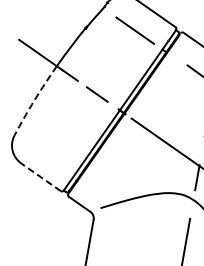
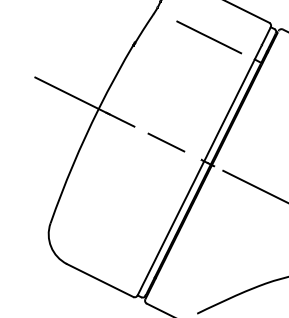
arc: (34, 100) -> (72, 165), dashed -> solid
line: (40, 176) -> (99, 279), dashed -> solid

